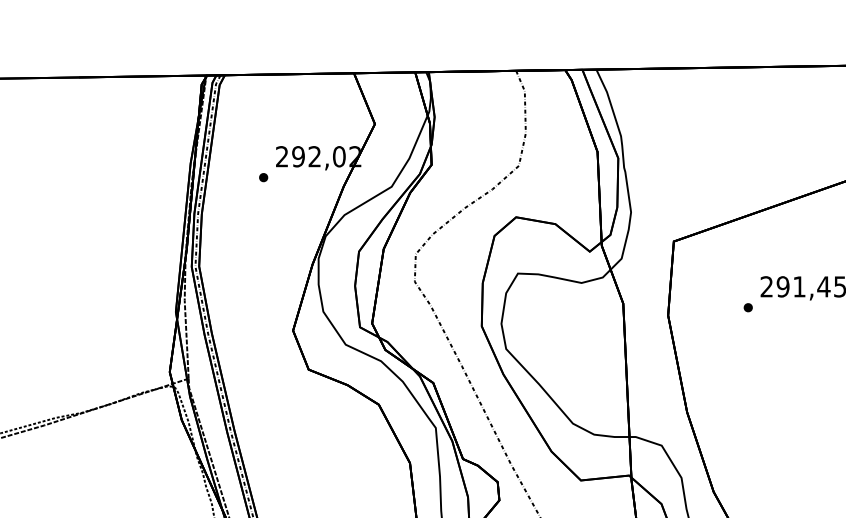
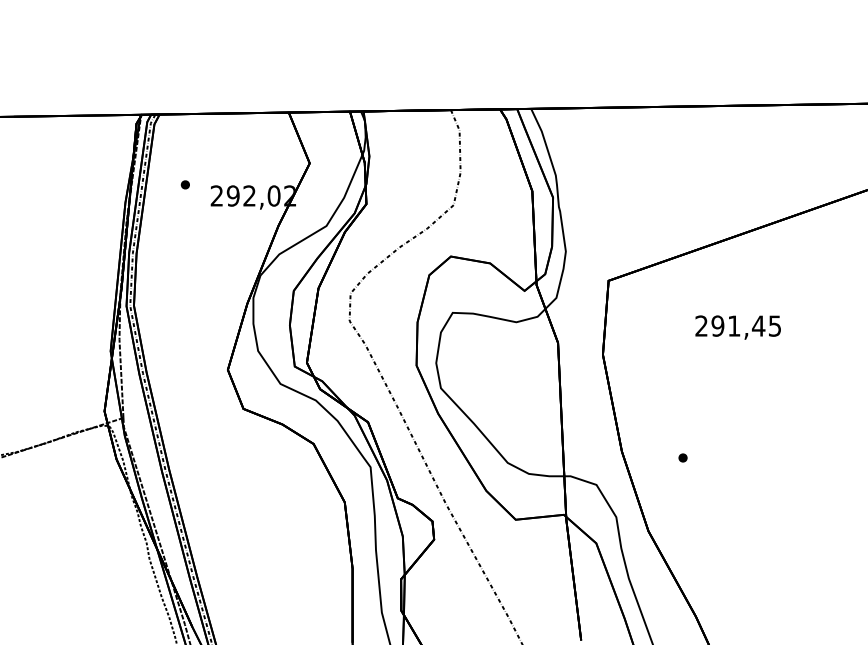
part: (262, 177) -> (184, 184), moved
part: (747, 307) -> (682, 457), moved

